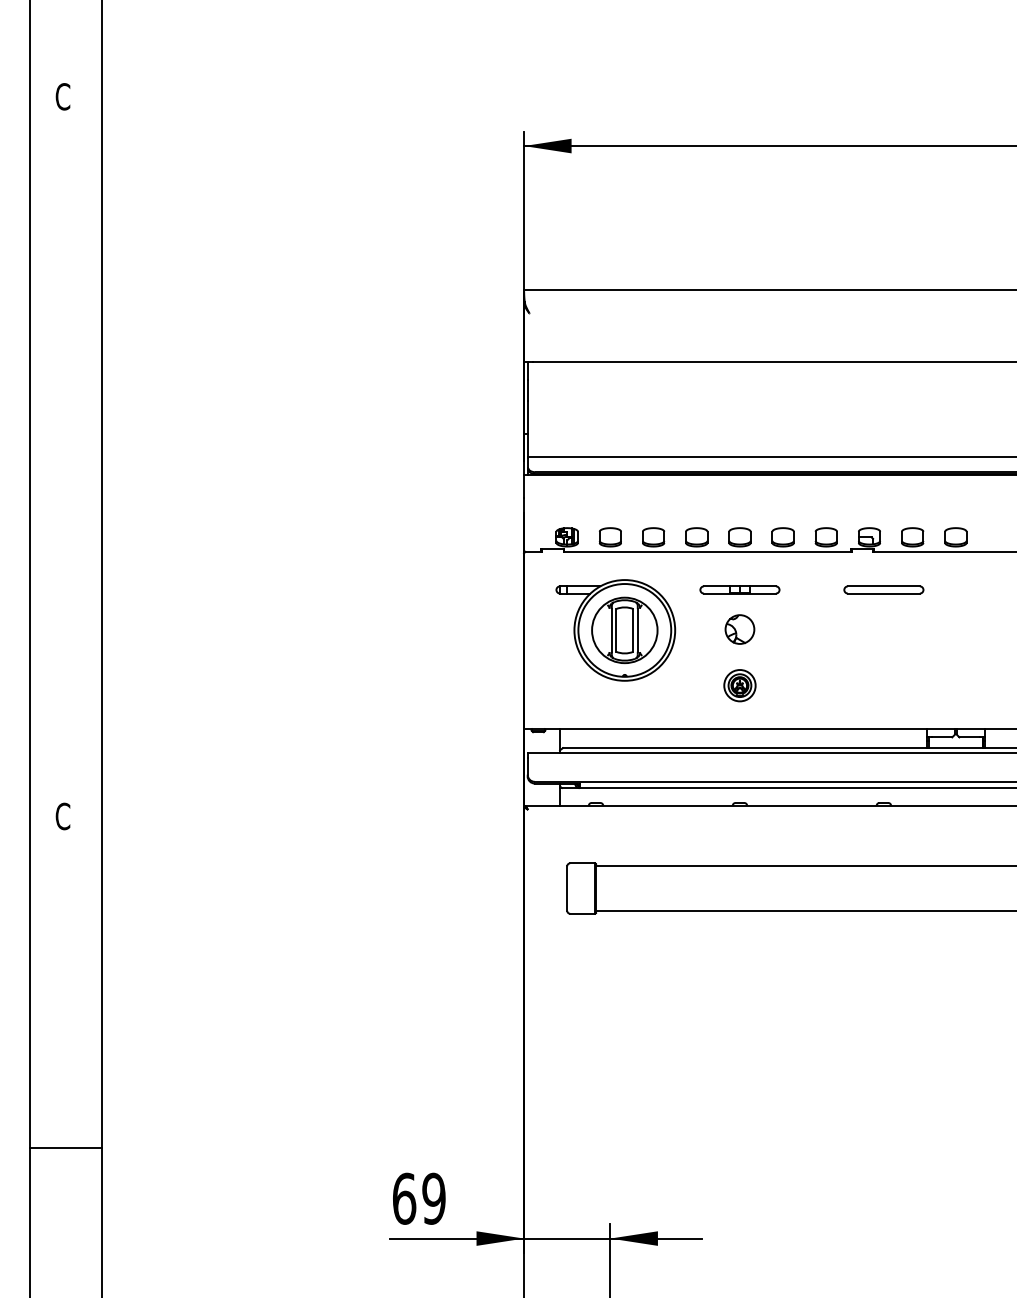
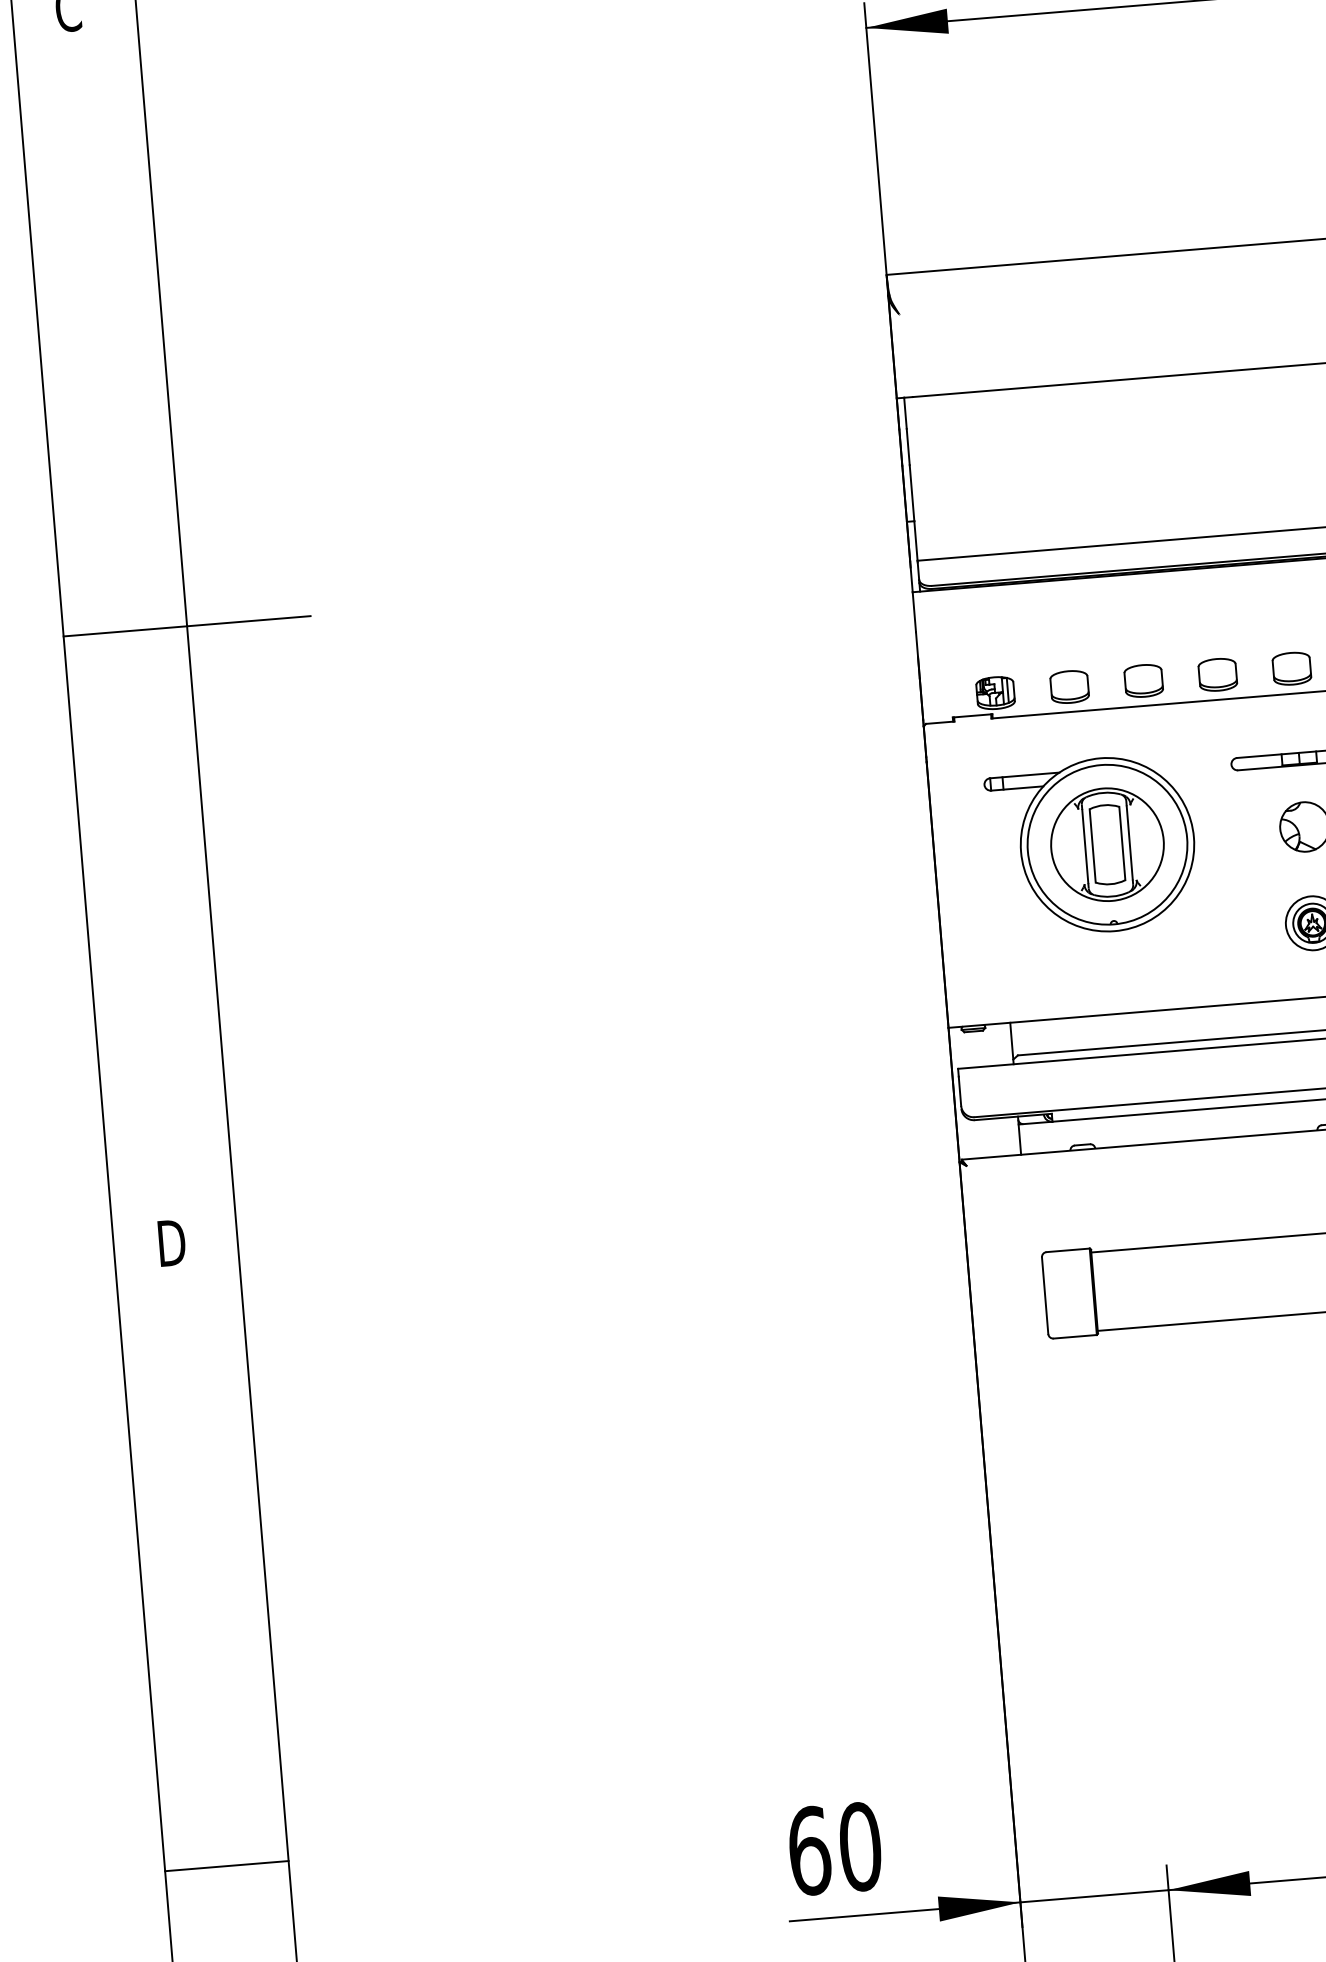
line: (102, 460) -> (187, 626), added
text: (63, 816) -> (170, 1243), C -> D
line: (66, 1147) -> (227, 1865), moved
text: (433, 1198) -> (859, 1846), 69 -> 60

